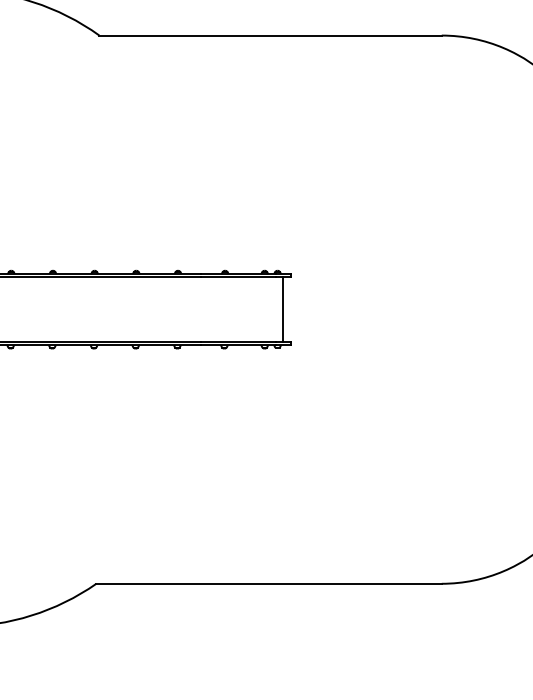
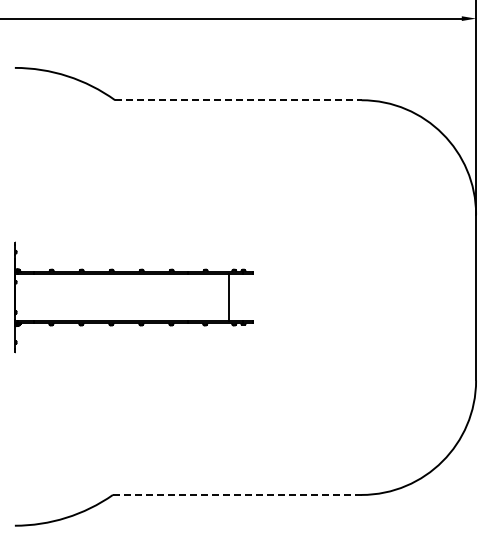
line: (270, 35) -> (238, 100), solid -> dashed
line: (283, 309) -> (229, 297), moved
line: (267, 583) -> (236, 494), solid -> dashed

